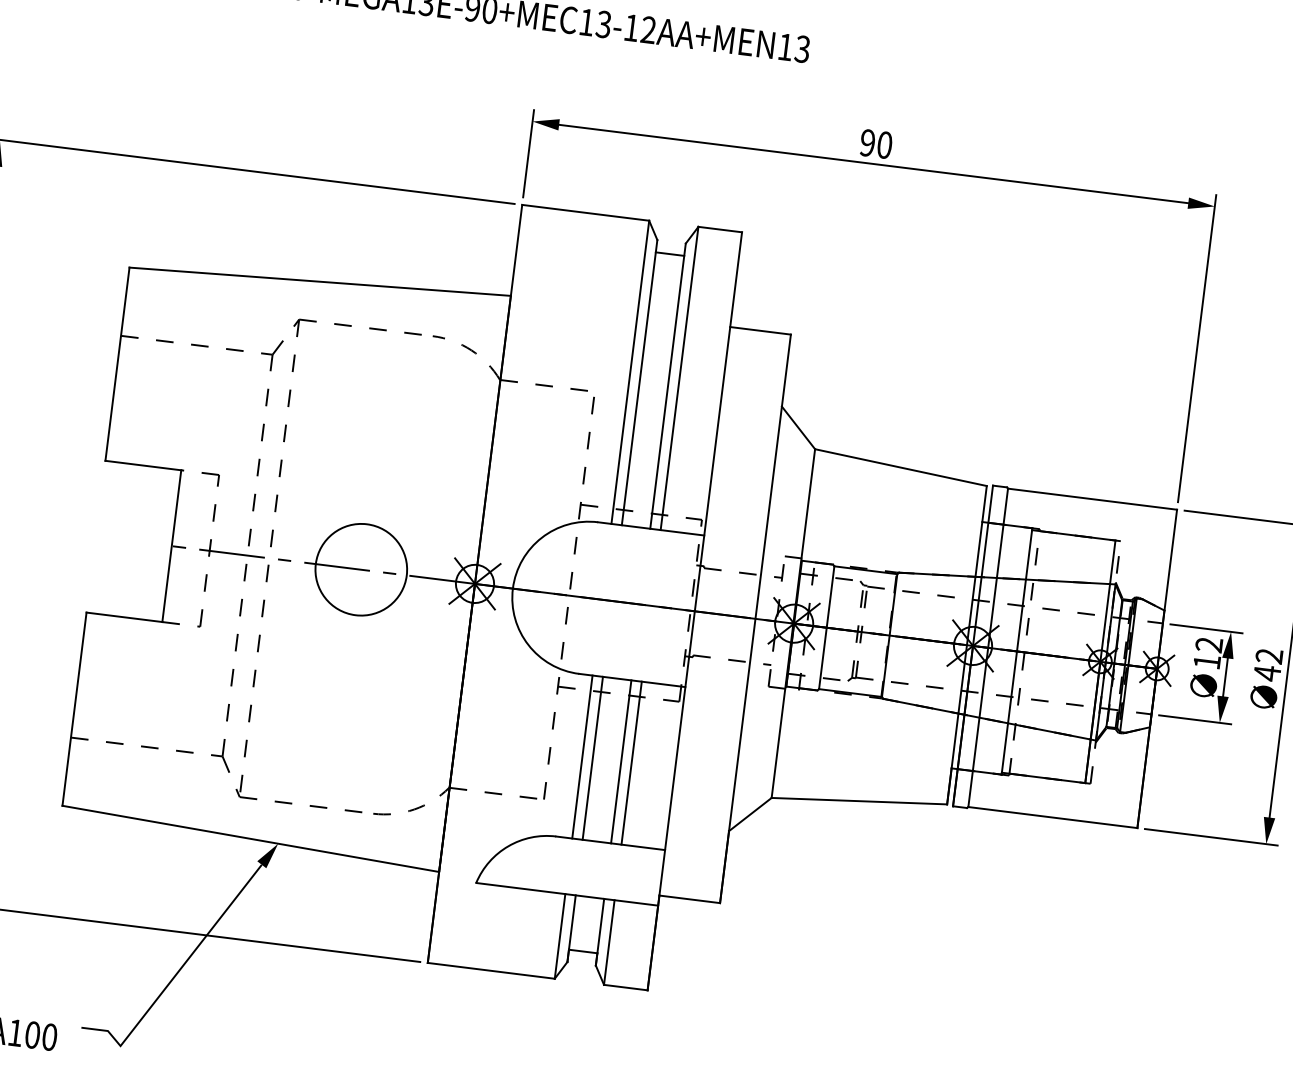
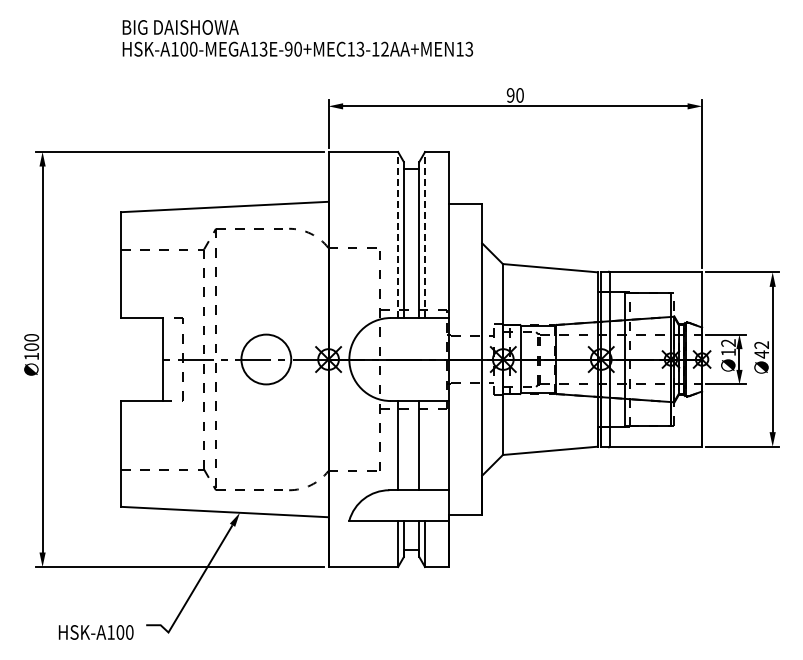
line: (631, 371) -> (398, 234), solid -> dashed
line: (680, 377) -> (425, 234), solid -> dashed
line: (592, 757) -> (403, 445), removed
line: (632, 762) -> (425, 445), removed

